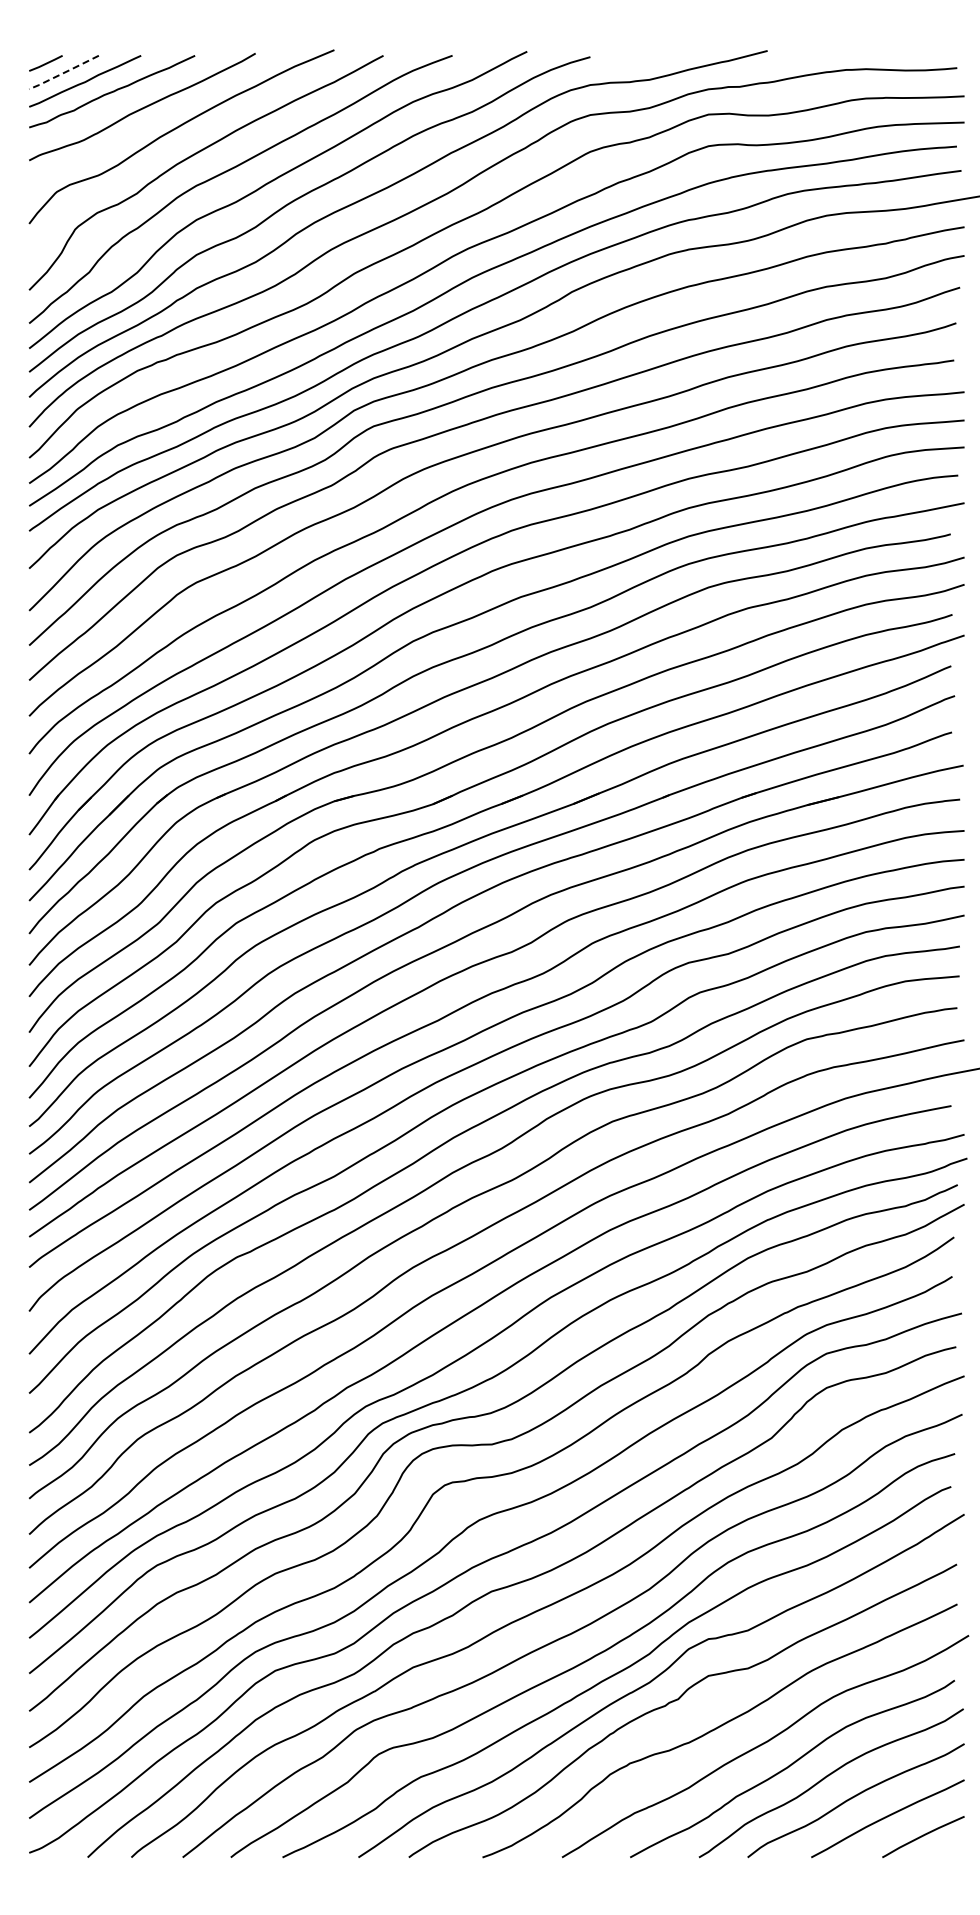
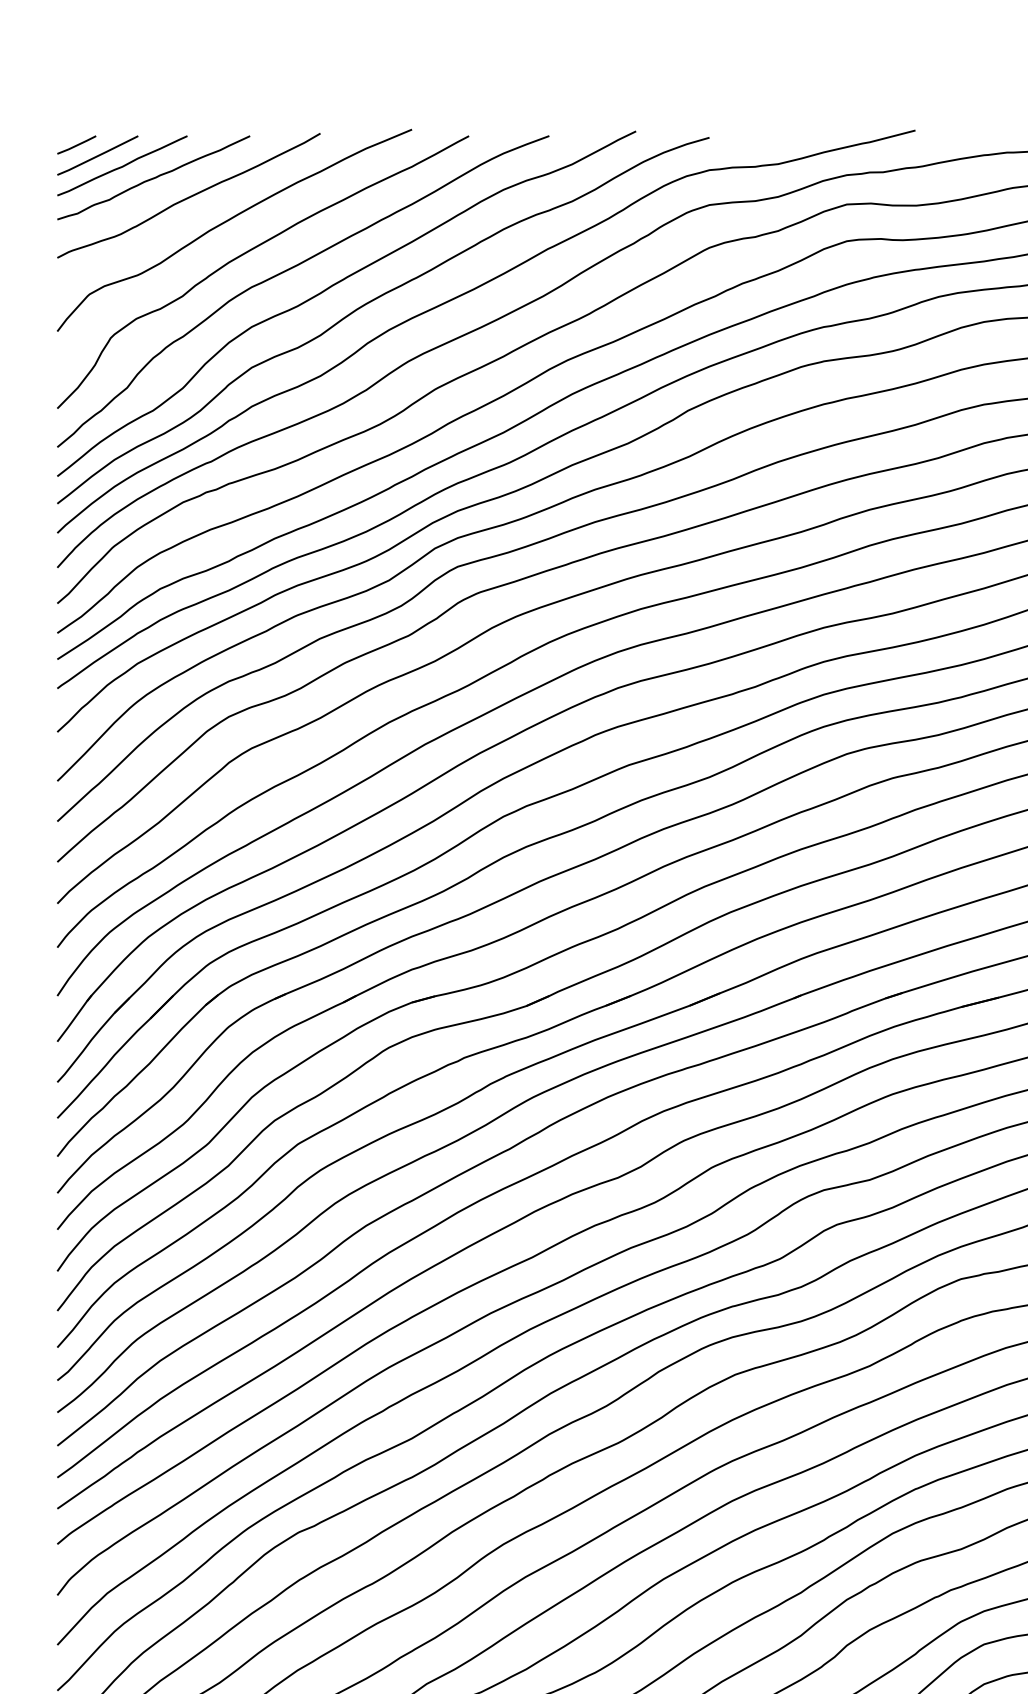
line: (64, 72) -> (98, 155), dashed -> solid

